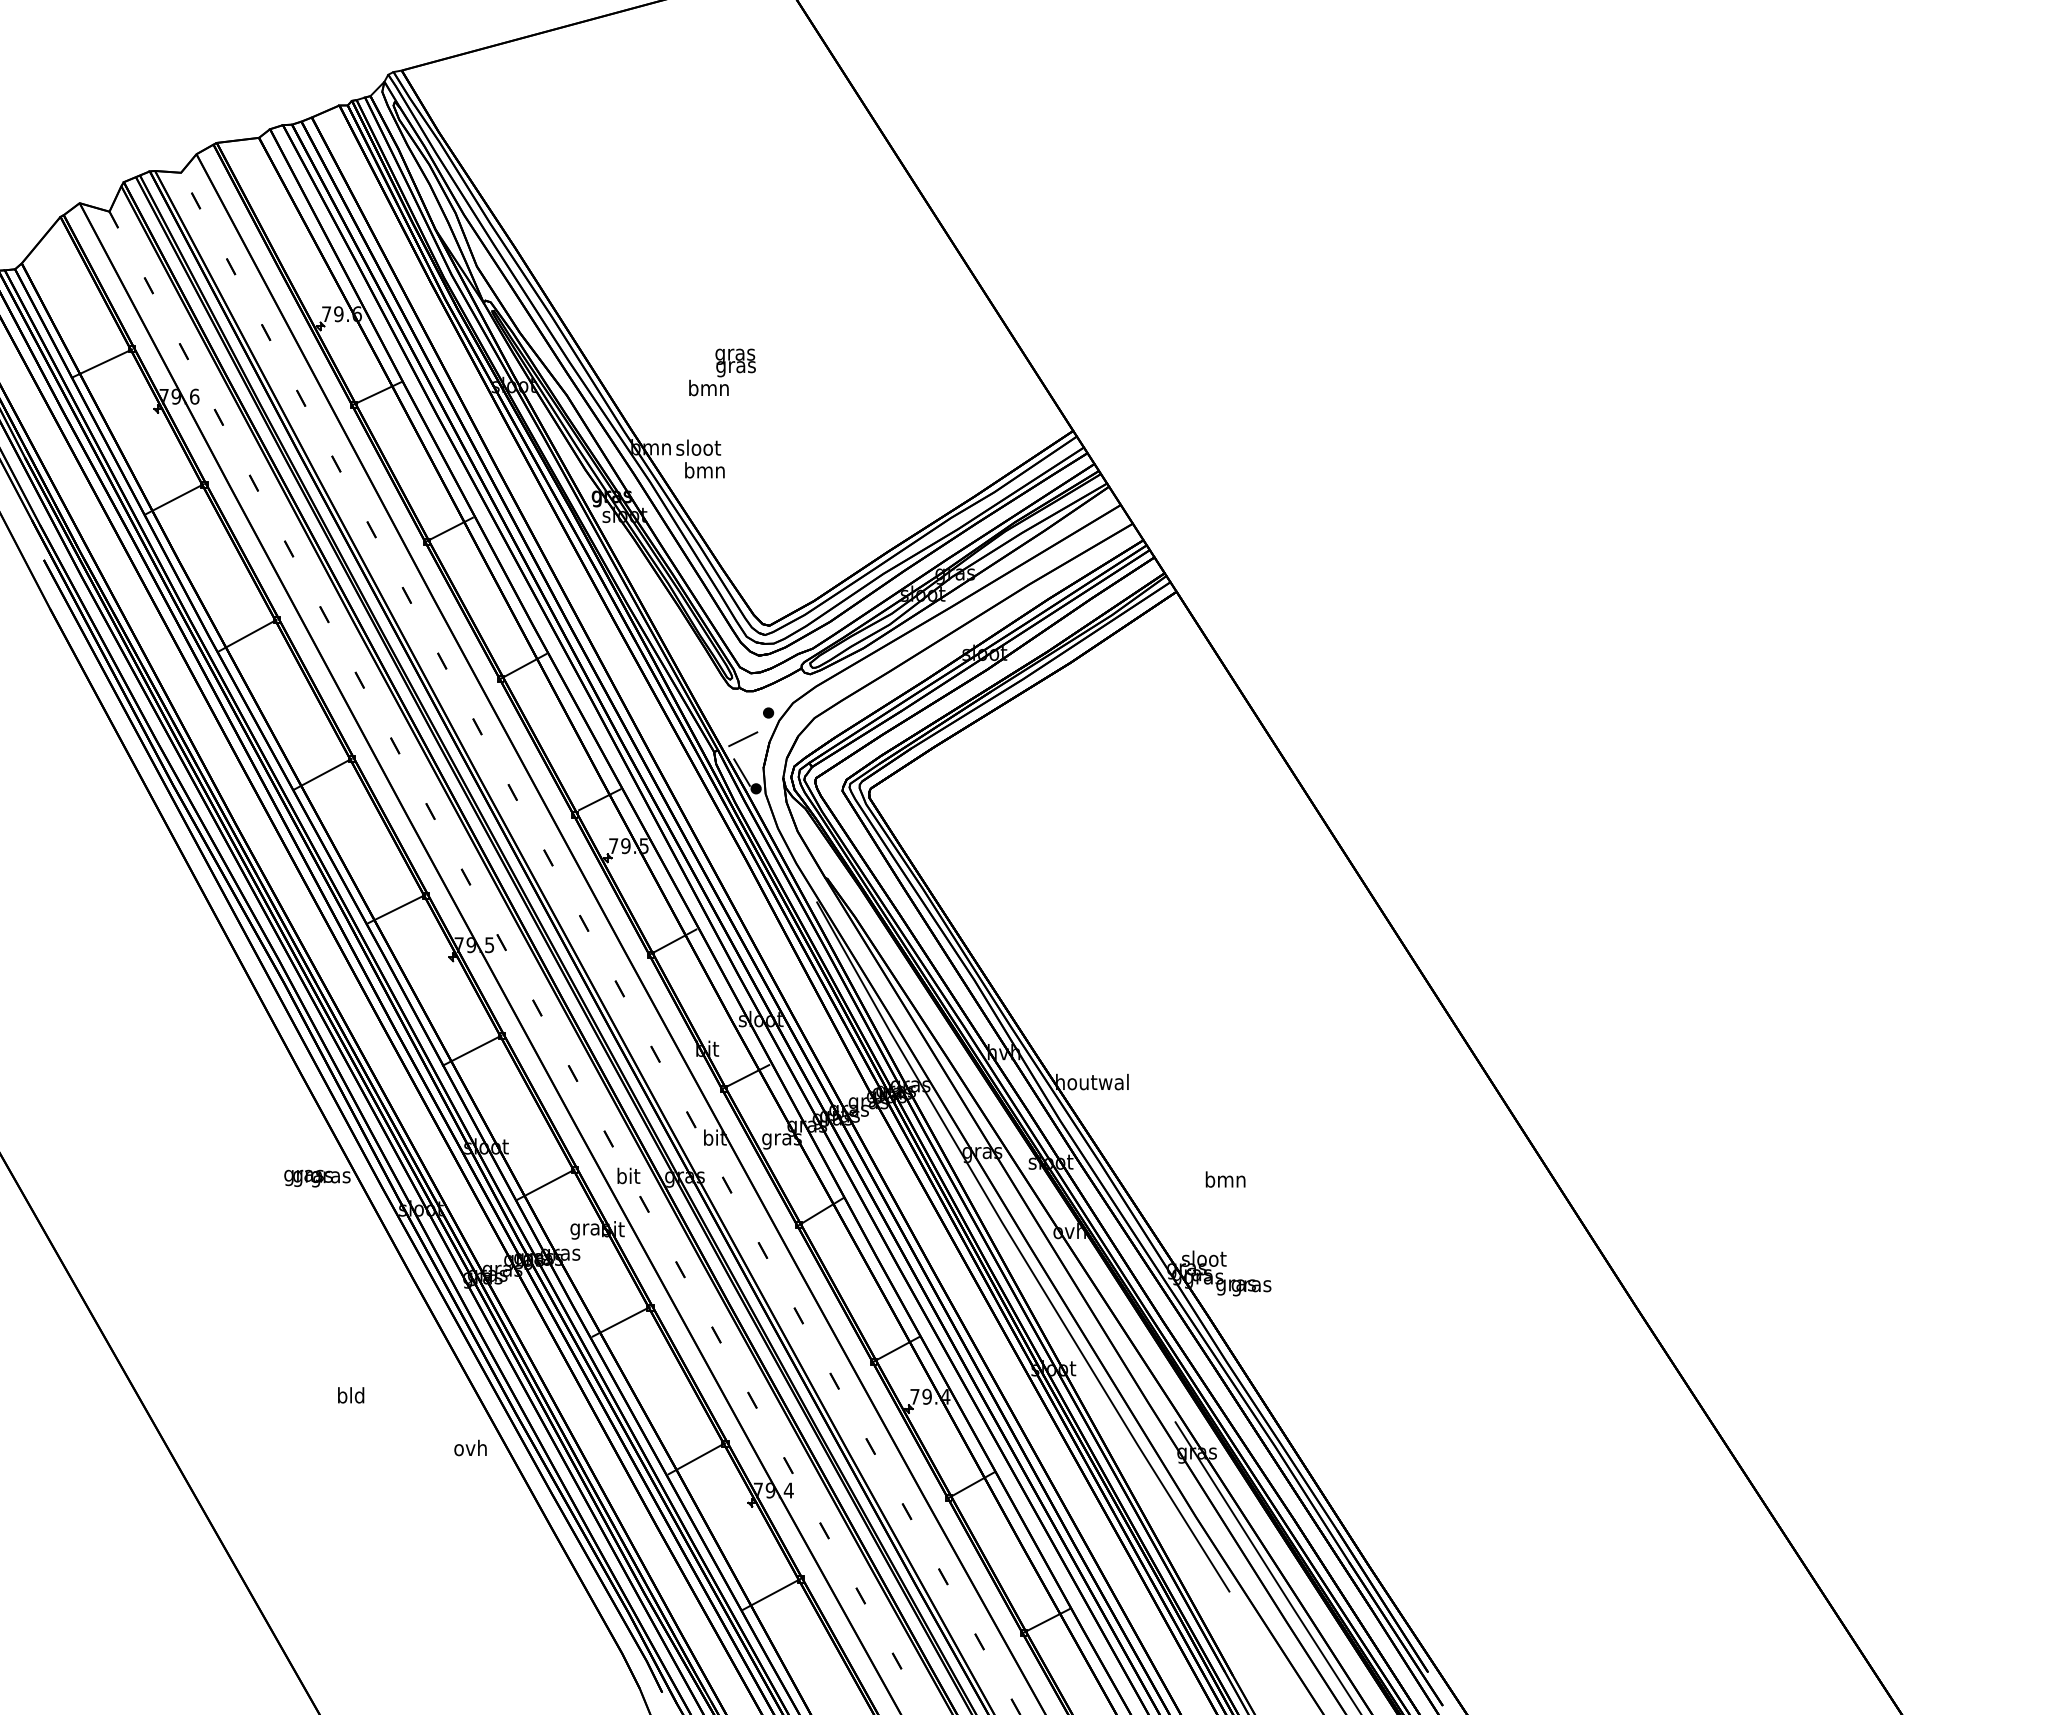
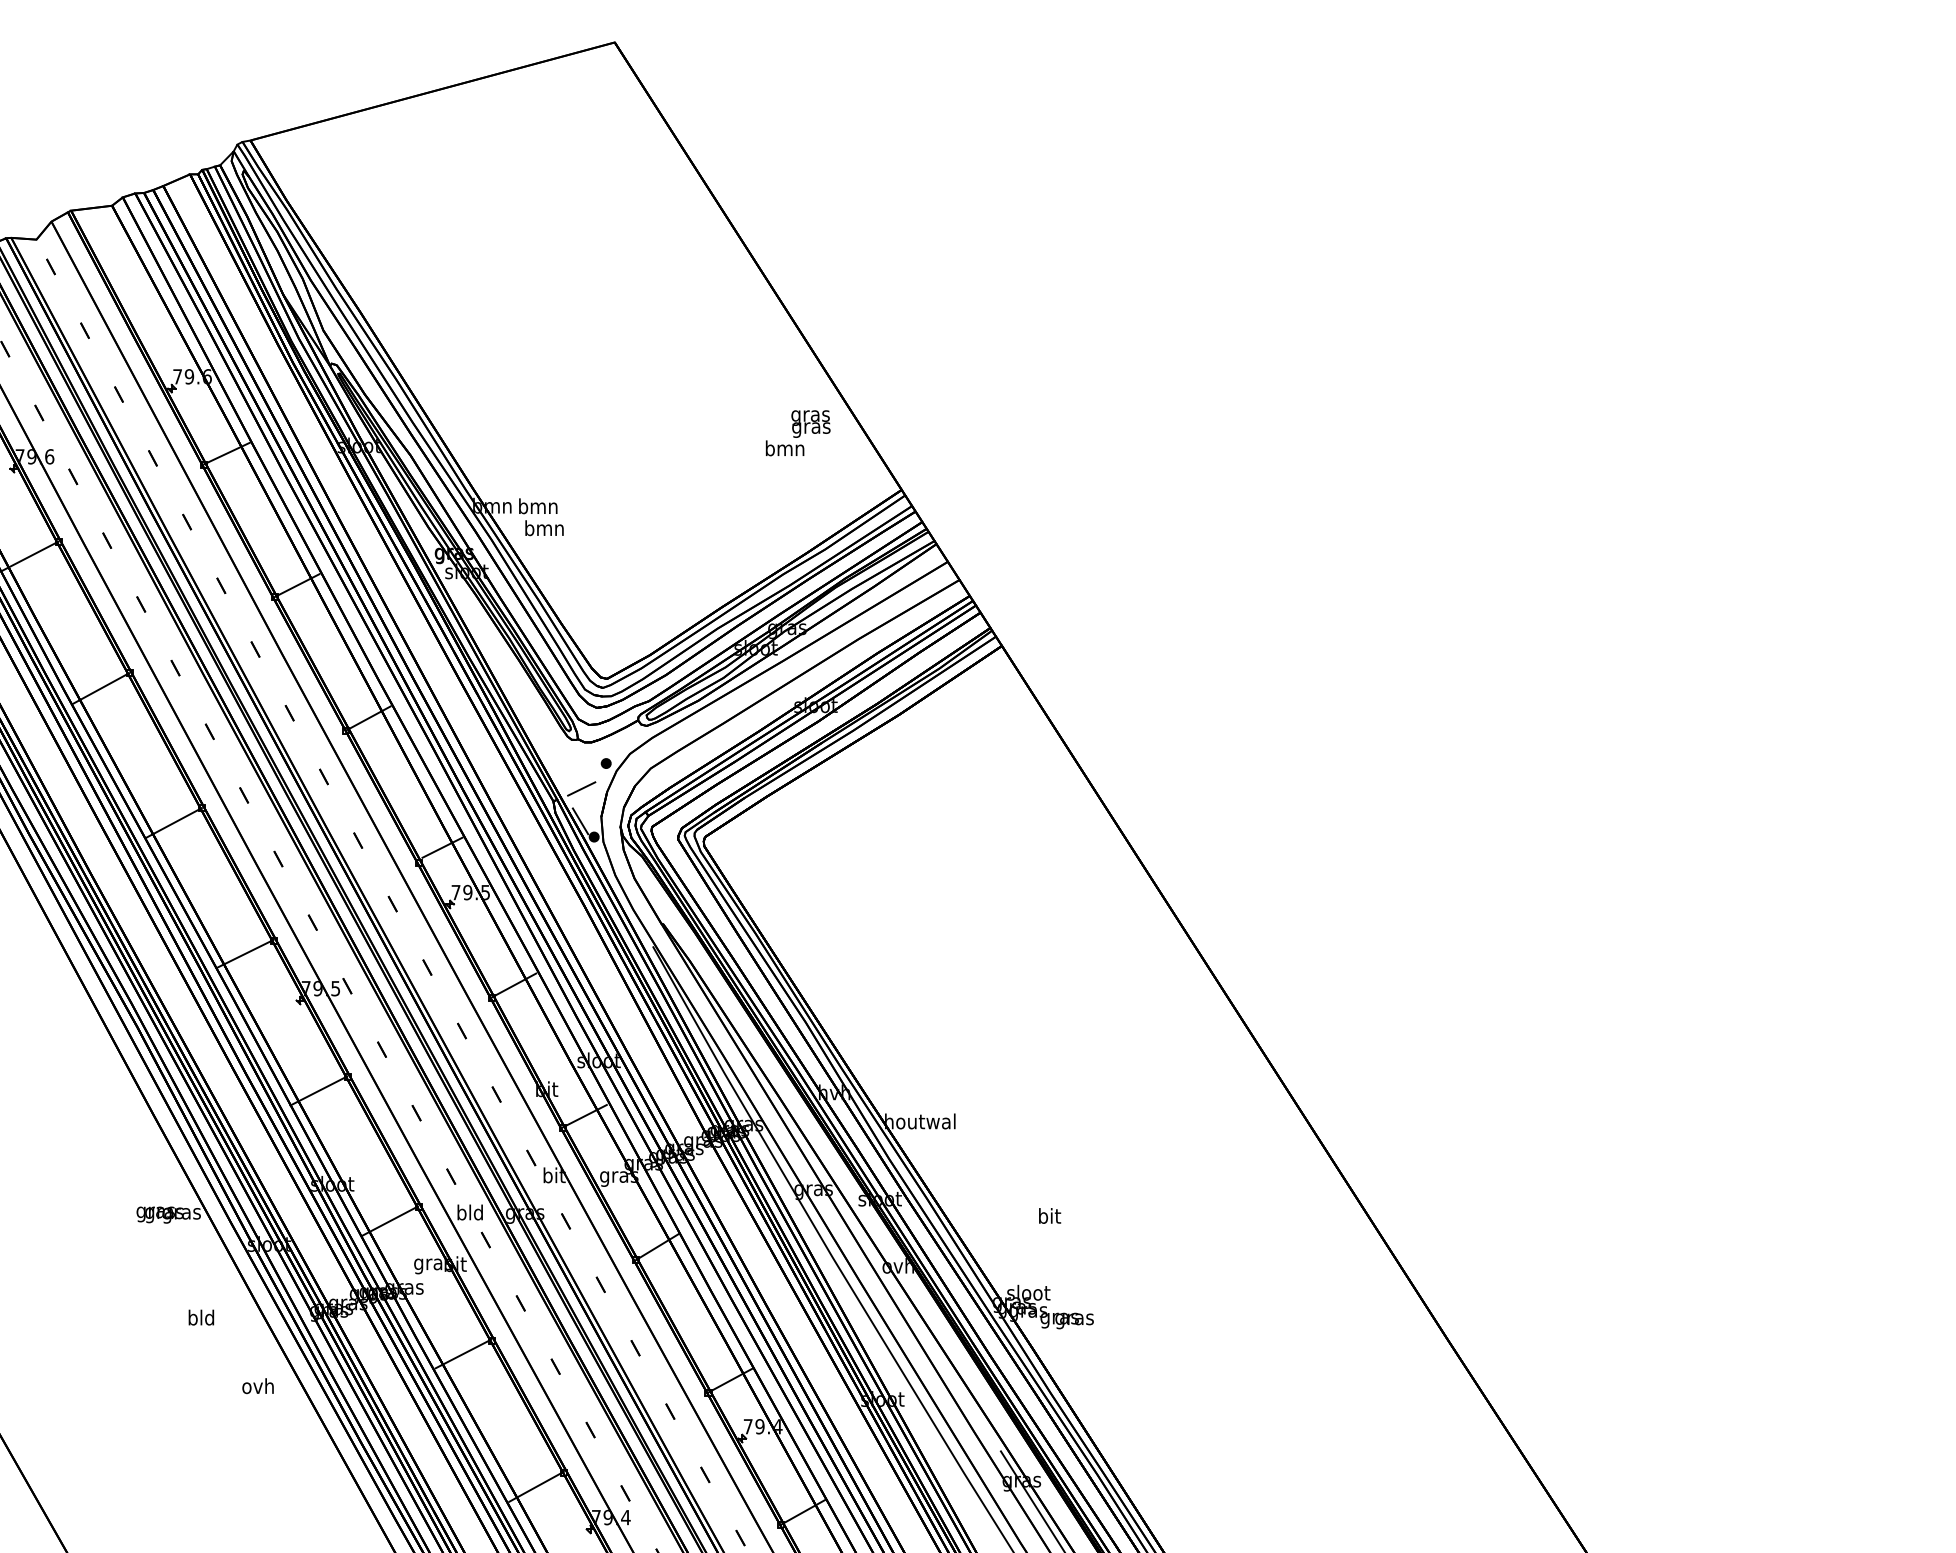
text: (722, 372) -> (798, 433), moved
text: (698, 447) -> (538, 506), sloot -> bmn
text: (628, 1175) -> (470, 1212), bit -> bld
text: (1225, 1179) -> (1049, 1215), bmn -> bit
text: (351, 1395) -> (201, 1317), moved
text: (470, 1447) -> (258, 1385), moved

